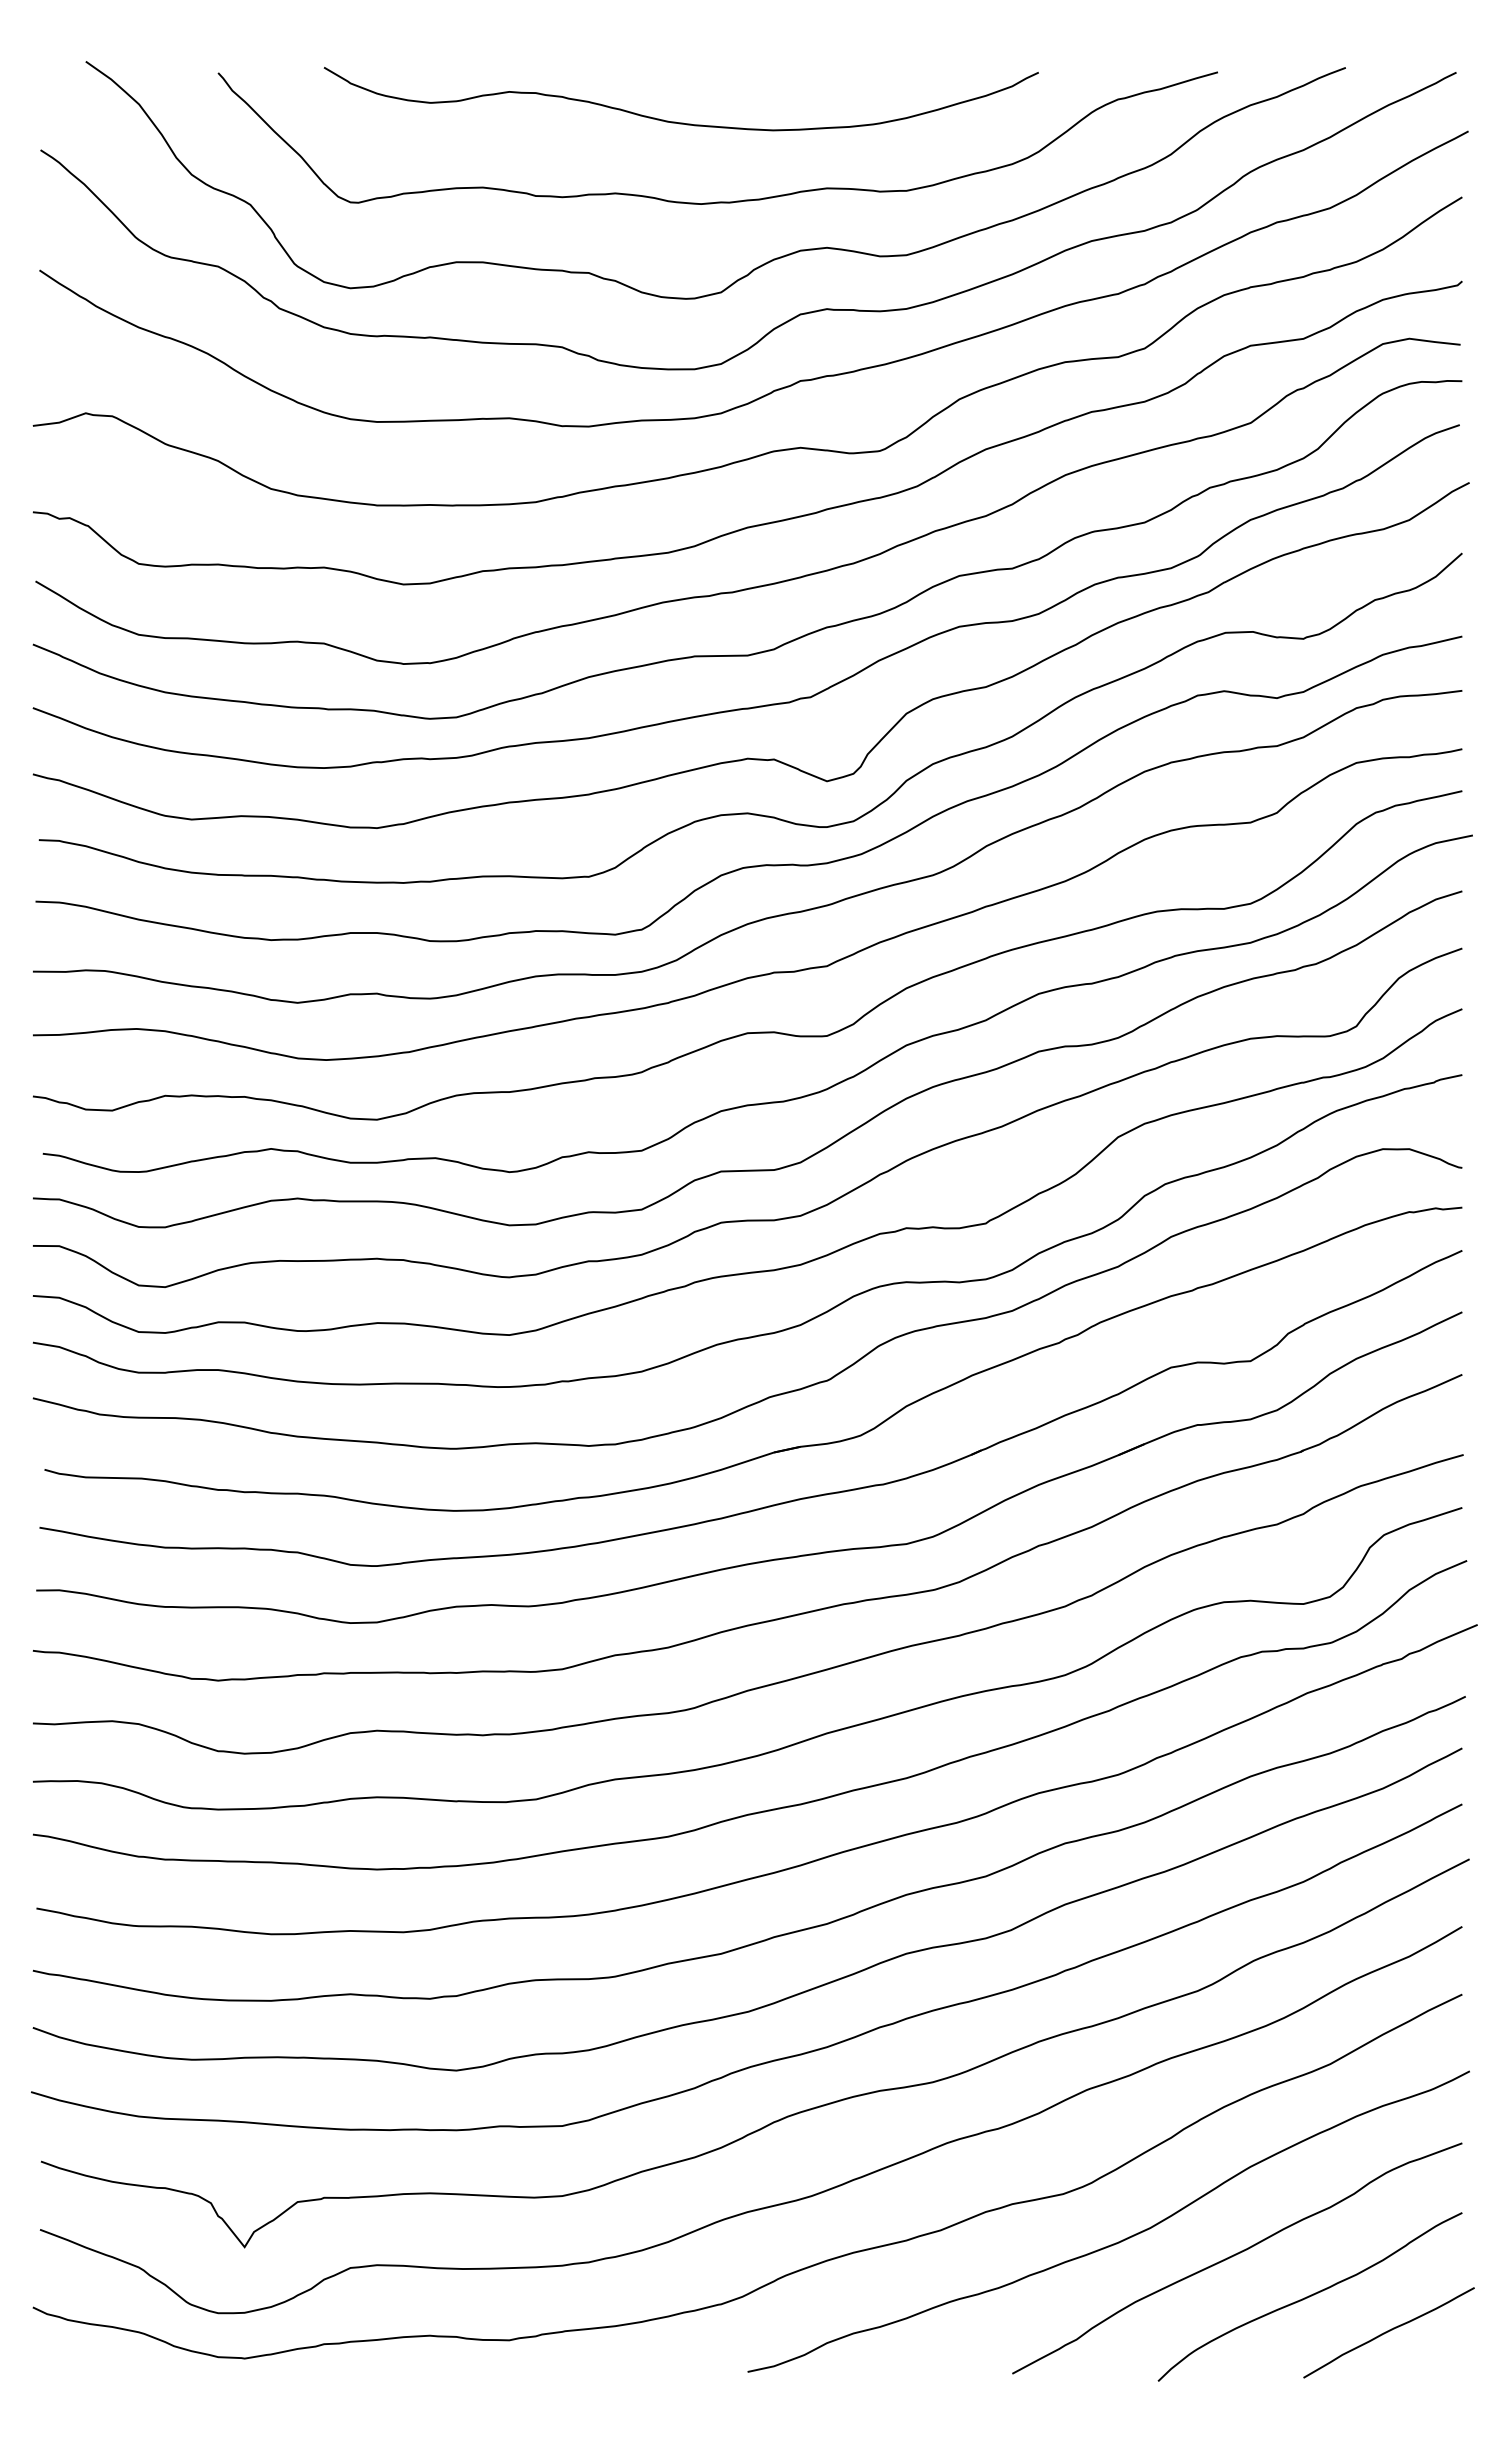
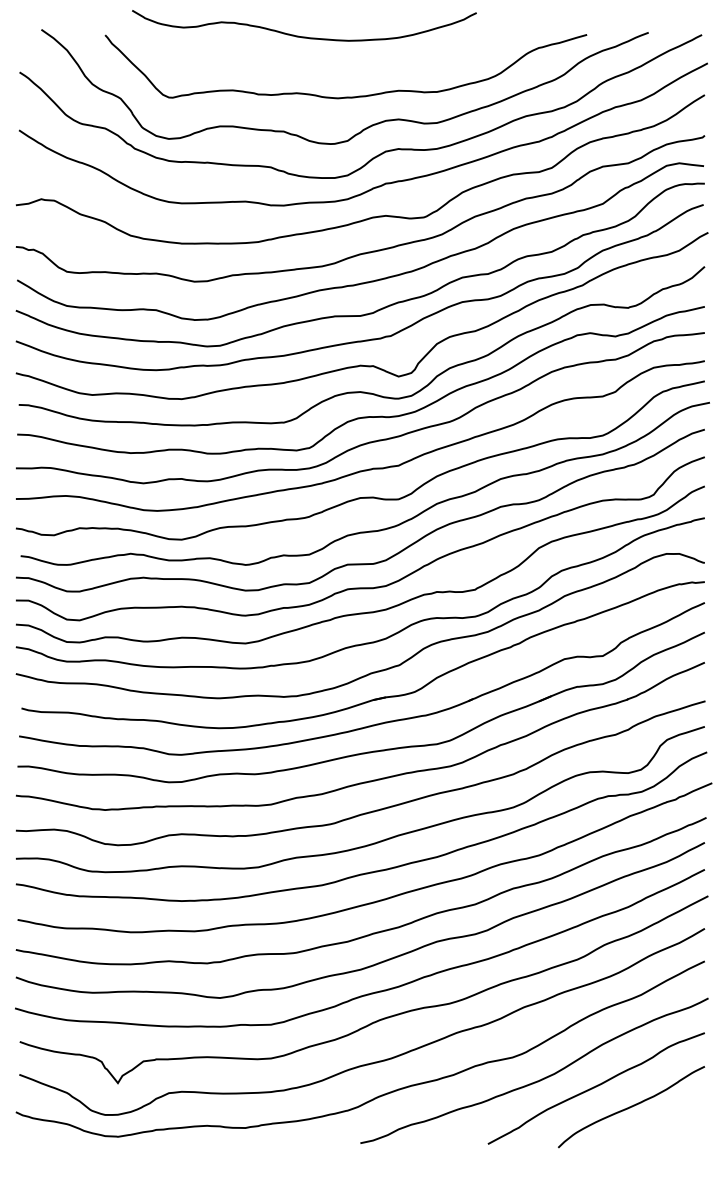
curve: (681, 121) -> (304, 36), moved
curve: (1388, 2333) -> (669, 1124), removed

